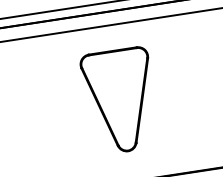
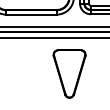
part: (120, 100) -> (69, 73), moved

